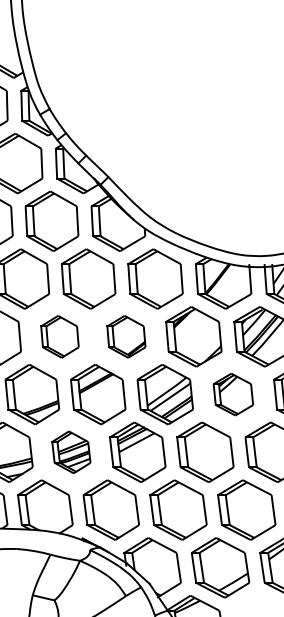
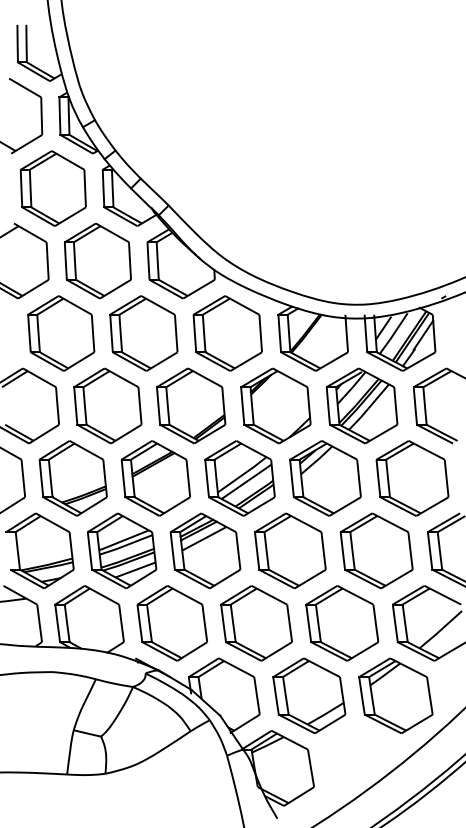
part: (59, 336) -> (107, 405), size x1.43
part: (126, 336) -> (191, 405), size x1.43
part: (233, 394) -> (325, 478), size x1.43
part: (71, 452) -> (122, 550), size x1.43

